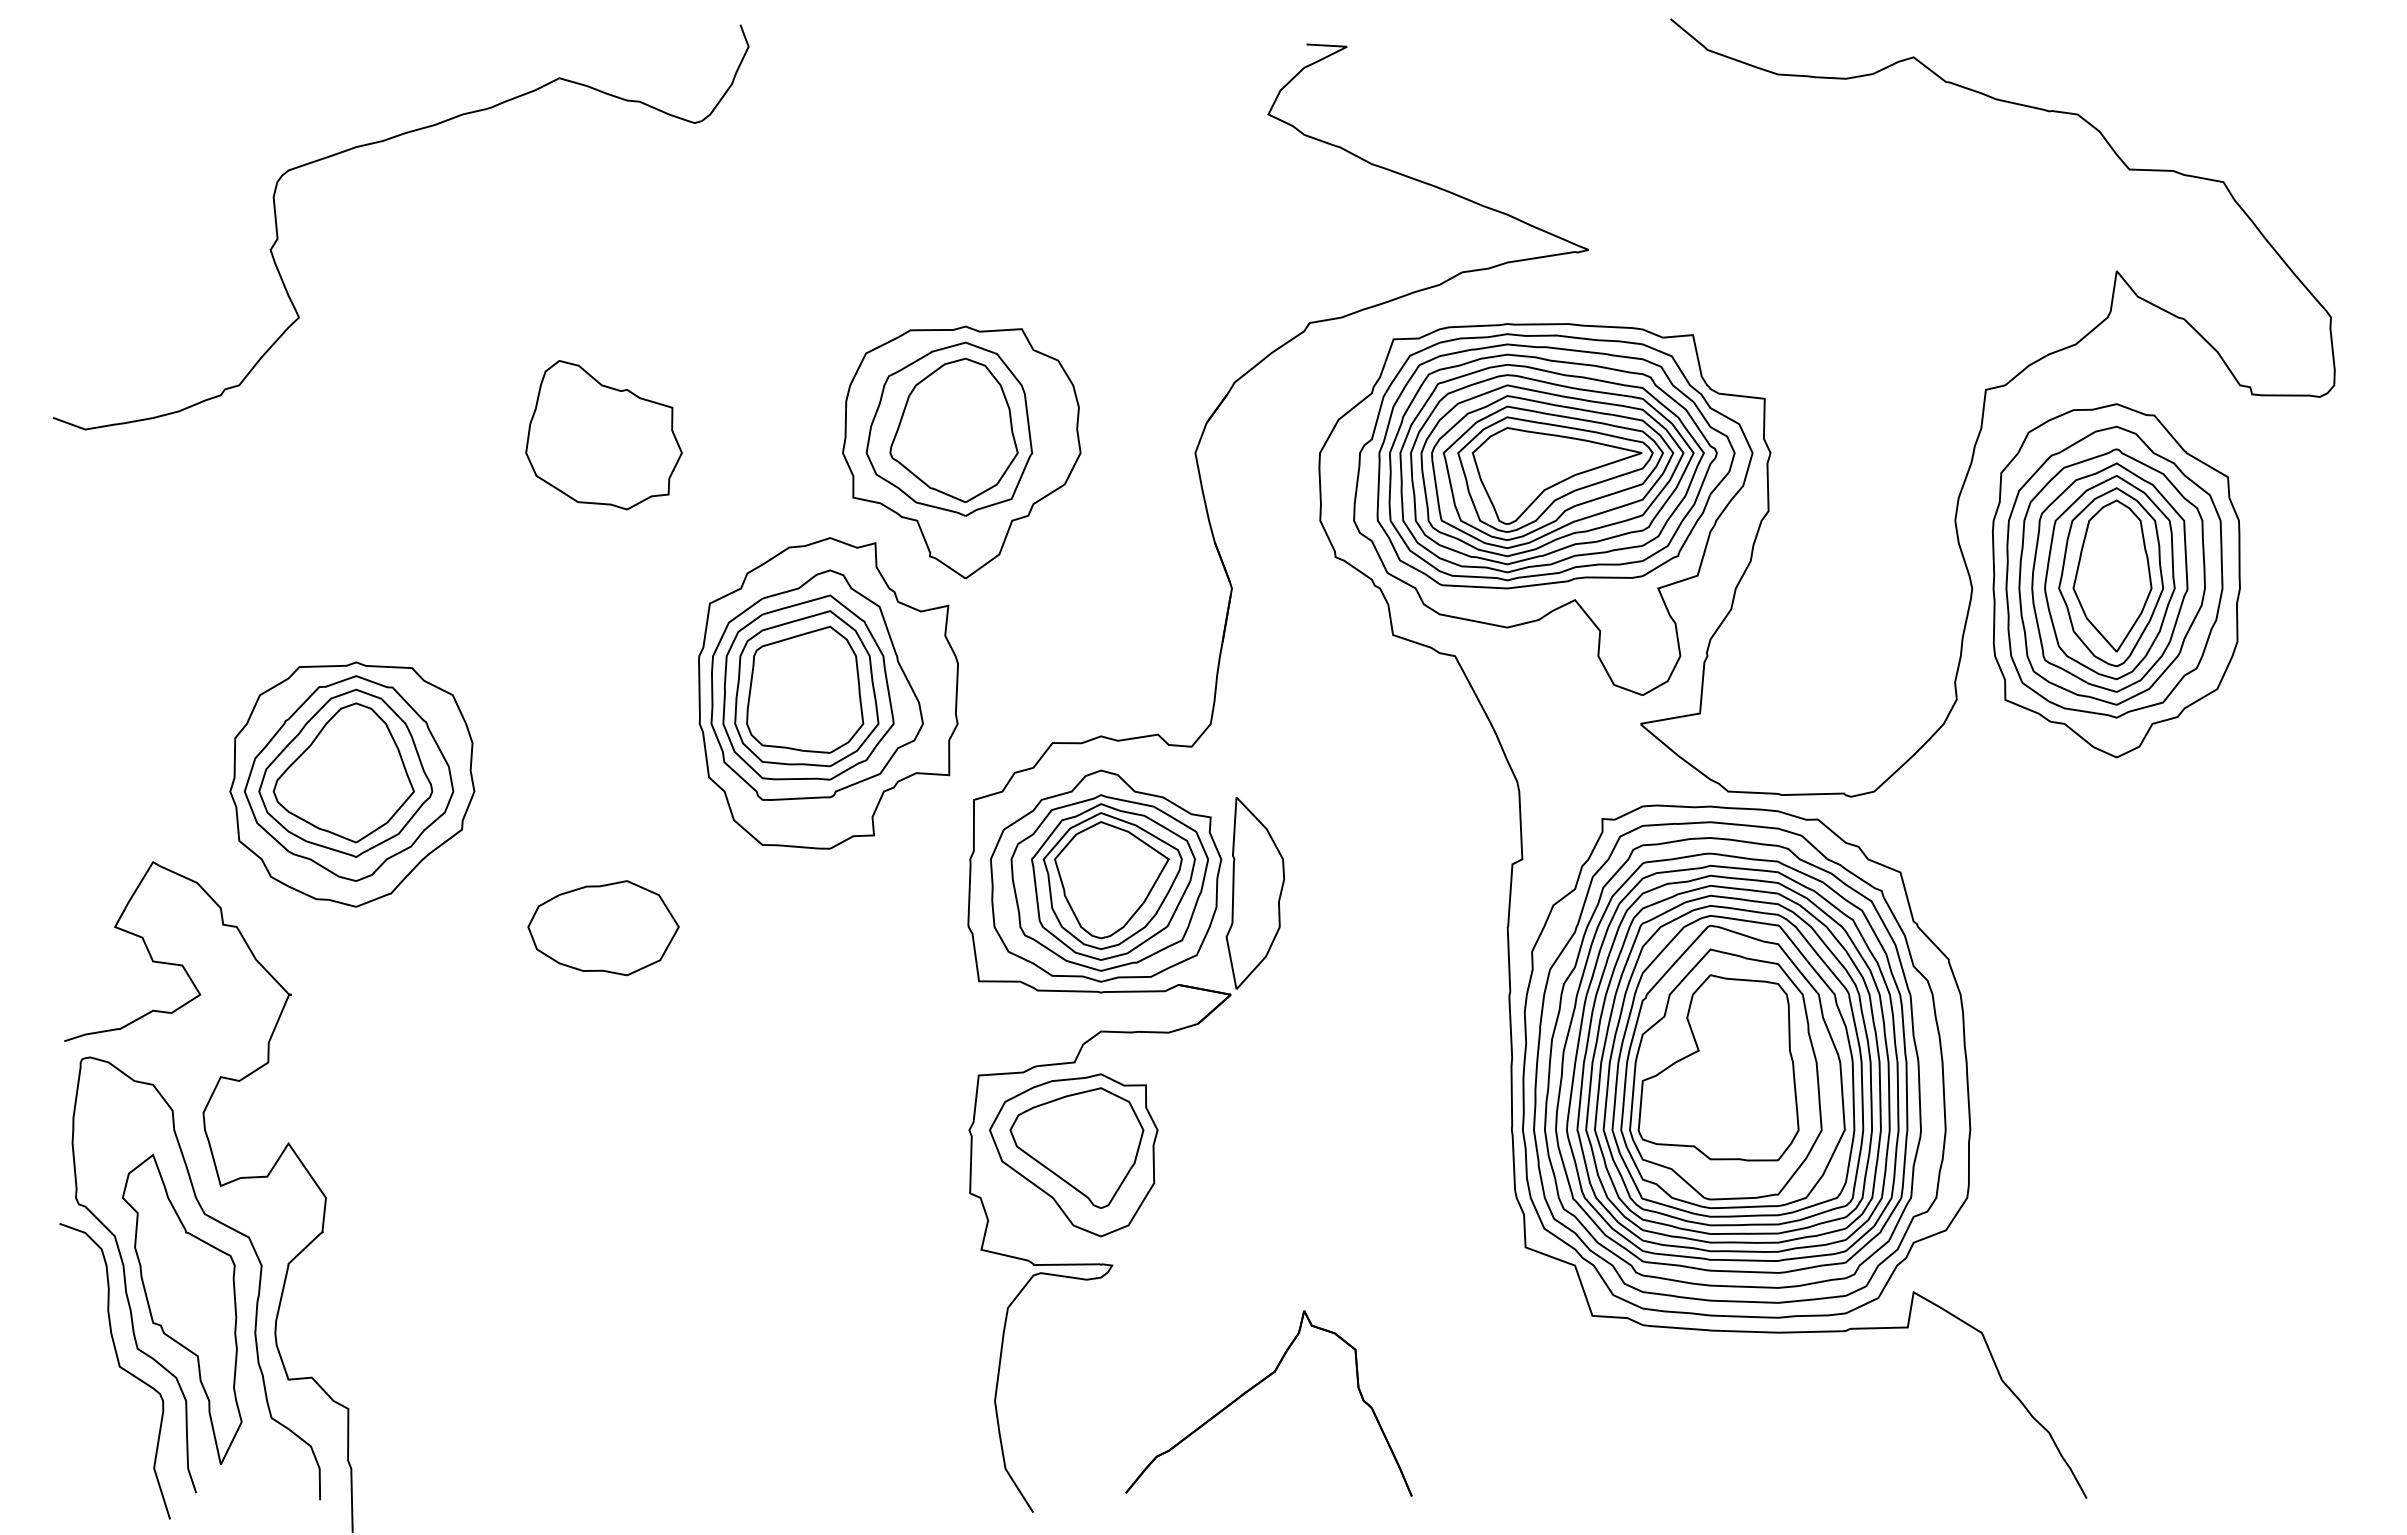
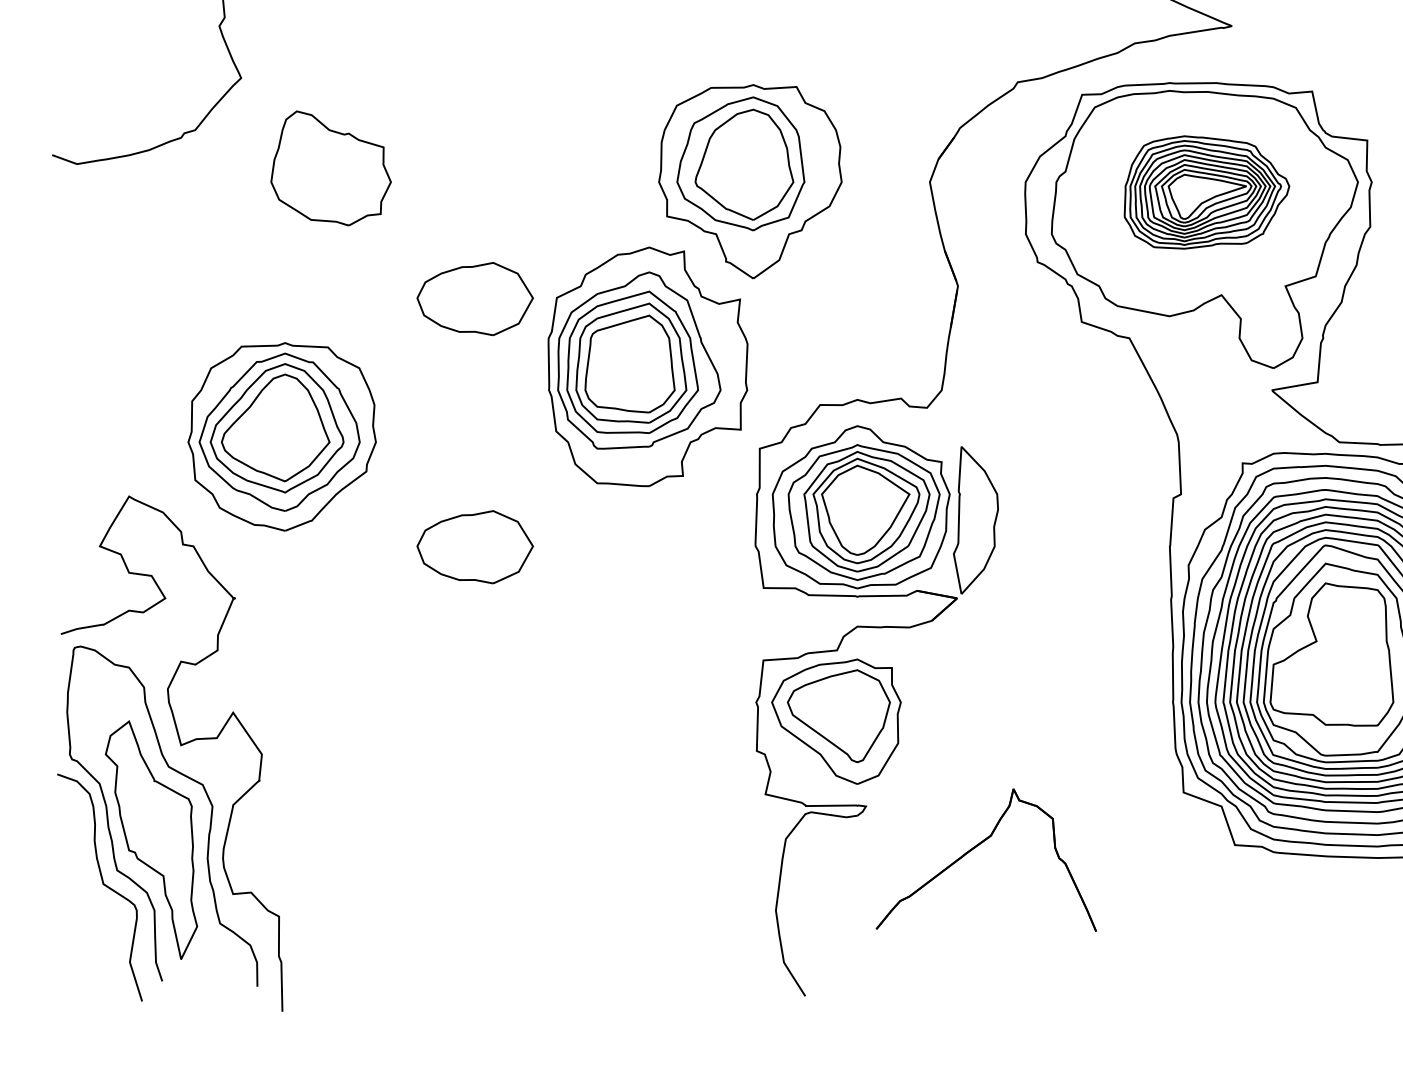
part: (603, 435) -> (330, 168), moved
part: (1555, 466) -> (1206, 192), size x0.6
part: (603, 605) -> (475, 299), added
part: (1256, 1386) -> (976, 847), moved

